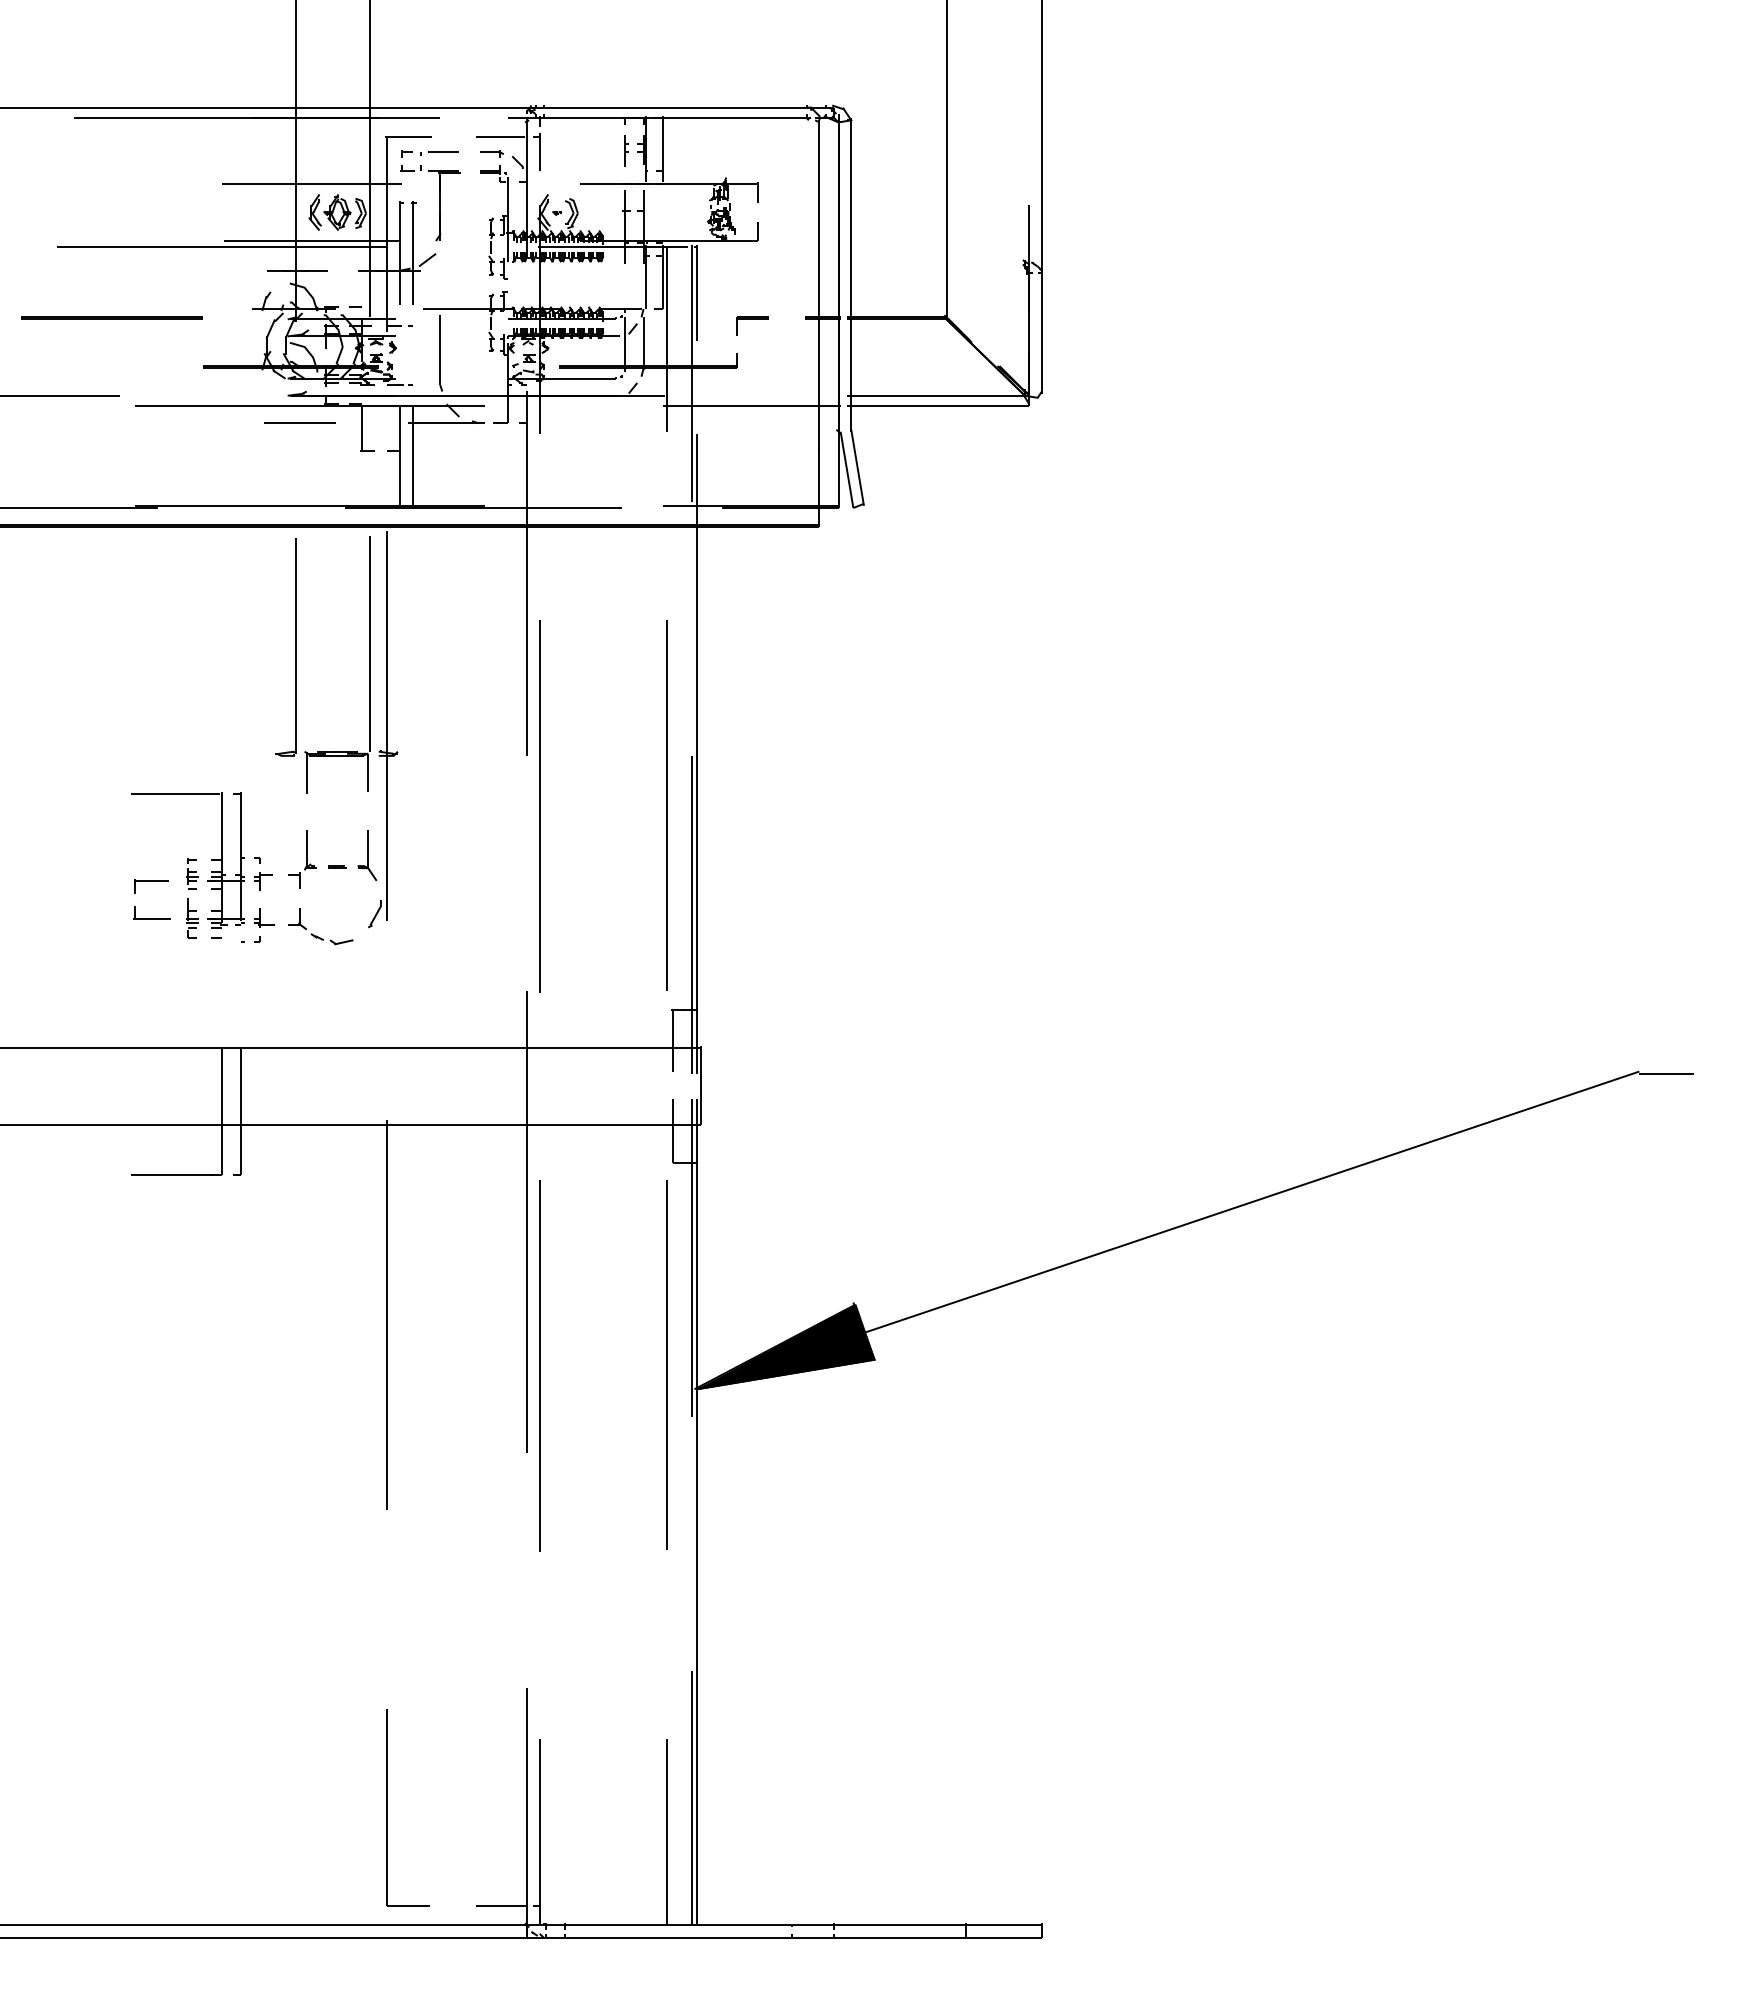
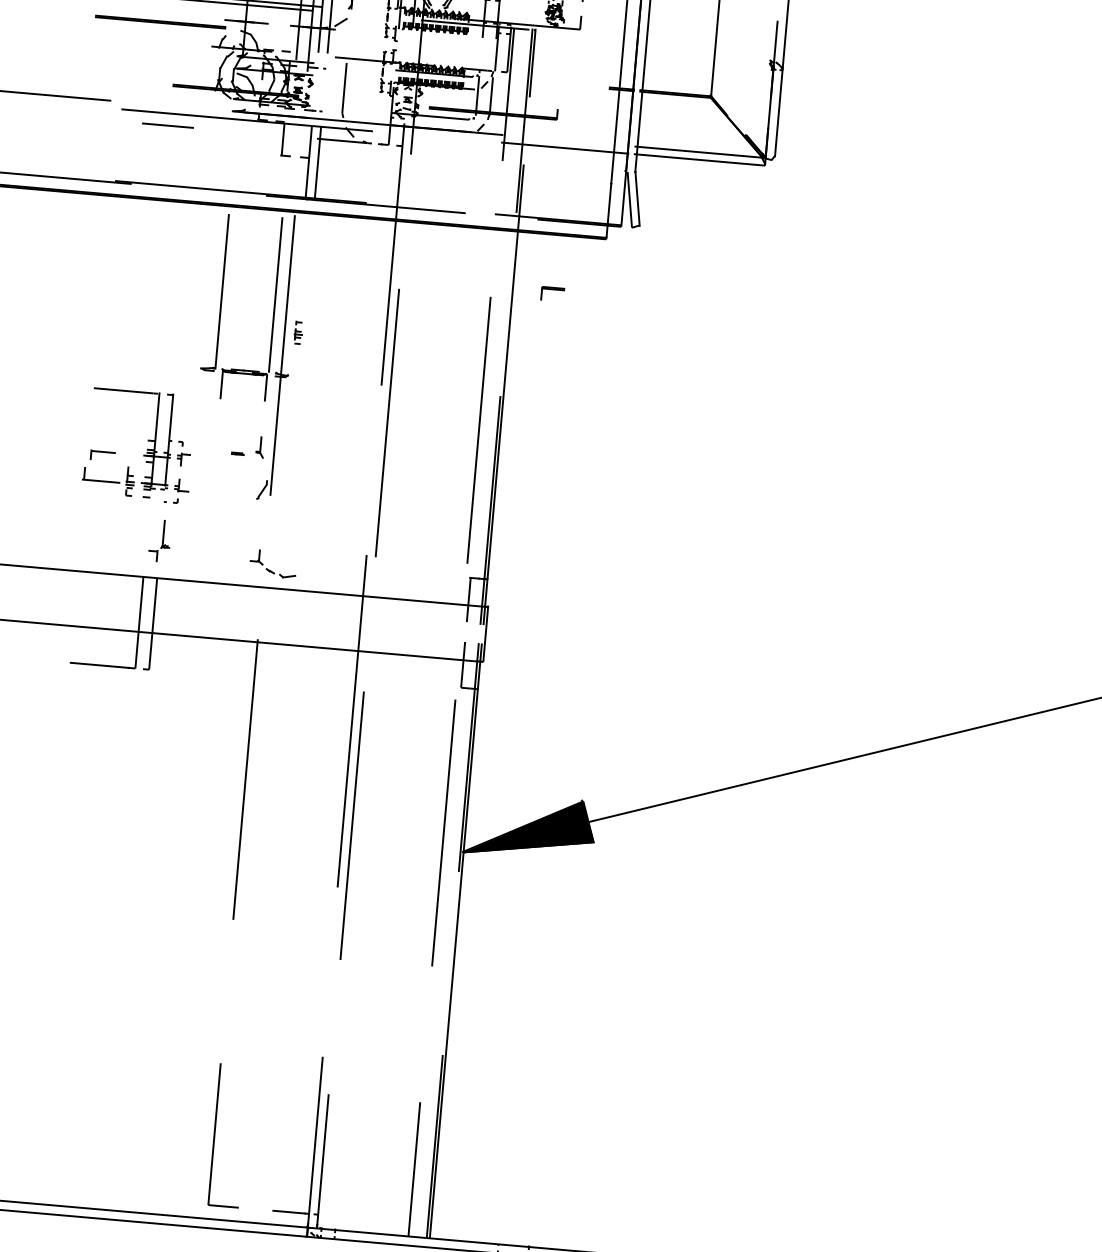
line: (111, 317) -> (160, 21), moved
part: (752, 325) -> (553, 293), moved
line: (299, 422) -> (167, 125), moved
part: (367, 855) -> (260, 447), size x0.6
part: (302, 859) -> (159, 540), moved
part: (192, 873) -> (298, 332), moved
part: (151, 912) -> (101, 474), size x1.4
part: (316, 935) -> (269, 570), moved

